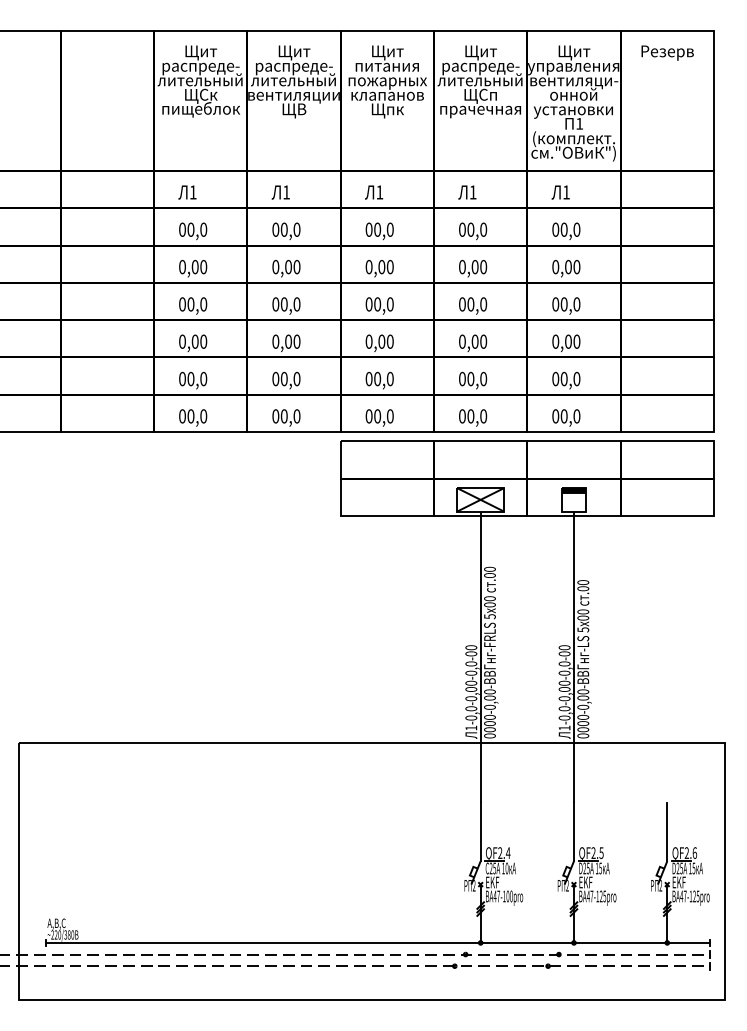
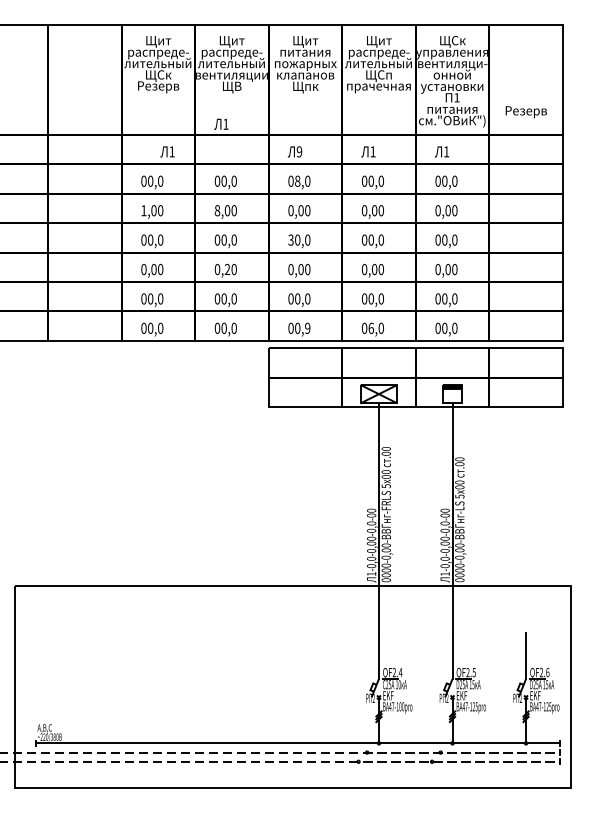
text: (574, 52) -> (452, 41), Щит -> ЩСк
text: (667, 52) -> (526, 111), moved
text: (201, 110) -> (158, 87), пищеблок -> Резерв
text: (573, 138) -> (452, 109), (комплект. -> питания
text: (187, 192) -> (167, 151), moved
text: (280, 192) -> (221, 124), moved
text: (379, 192) -> (299, 151), 1 -> 9
text: (377, 229) -> (297, 181), 00,0 -> 08,0
text: (182, 266) -> (143, 210), 0,00 -> 1,00
text: (275, 266) -> (217, 210), 0,00 -> 8,00
text: (368, 304) -> (290, 240), 00,0 -> 30,0
text: (288, 341) -> (227, 269), 0,00 -> 0,20
text: (389, 416) -> (307, 328), 00,0 -> 00,9
text: (470, 416) -> (370, 328), 00,0 -> 06,0

